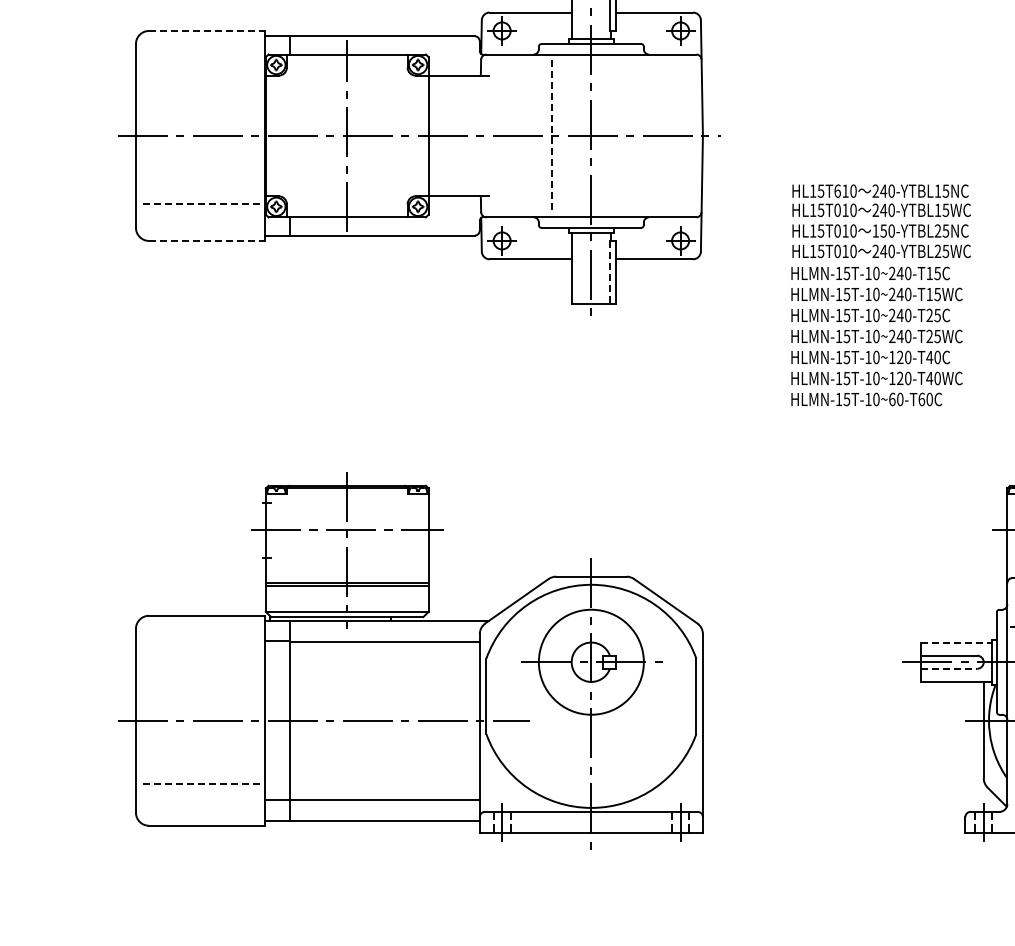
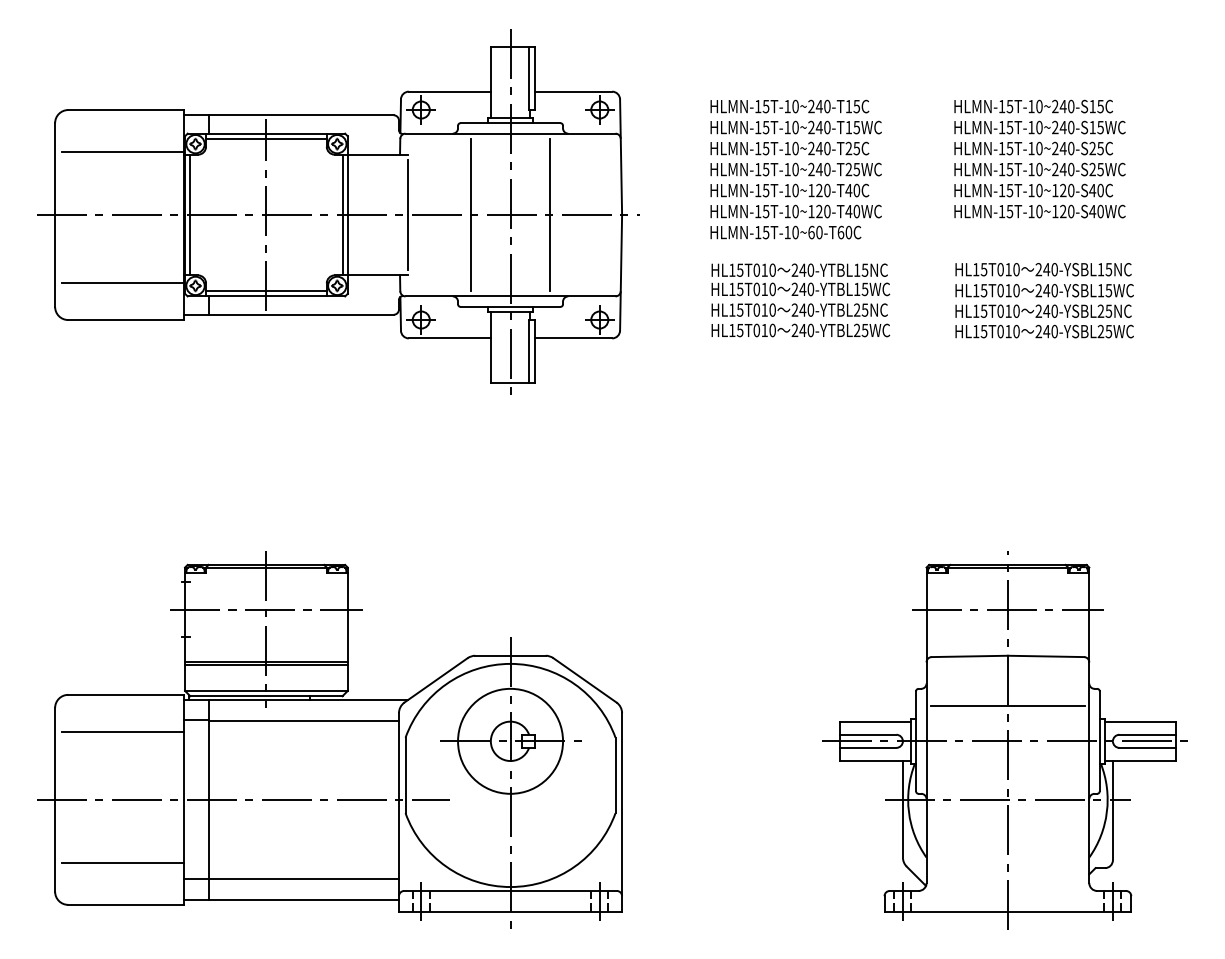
line: (206, 31) -> (125, 110), dashed -> solid
line: (347, 59) -> (266, 138), added
line: (203, 73) -> (122, 152), added
line: (271, 135) -> (190, 214), added
line: (423, 135) -> (342, 214), added
line: (488, 135) -> (407, 214), added
line: (630, 135) -> (549, 214), added
line: (552, 136) -> (471, 215), dashed -> solid
text: (837, 190) -> (756, 269), HL15T610 -> HL15T010
line: (204, 204) -> (123, 283), dashed -> solid
line: (347, 212) -> (266, 291), added
text: (879, 230) -> (798, 309), 150-YTBL25NC -> 240-YTBL25NC
line: (206, 241) -> (125, 320), dashed -> solid
line: (610, 273) -> (529, 352), dashed -> solid
text: (876, 336) -> (795, 169), moved
line: (956, 642) -> (875, 721), dashed -> solid
line: (203, 652) -> (122, 731), added
line: (949, 668) -> (868, 747), dashed -> solid
line: (204, 783) -> (123, 862), dashed -> solid

